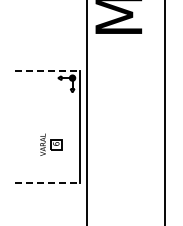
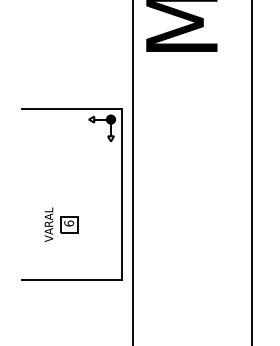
line: (47, 71) -> (72, 109), dashed -> solid
part: (51, 144) -> (61, 224), moved
line: (47, 183) -> (72, 280), dashed -> solid

